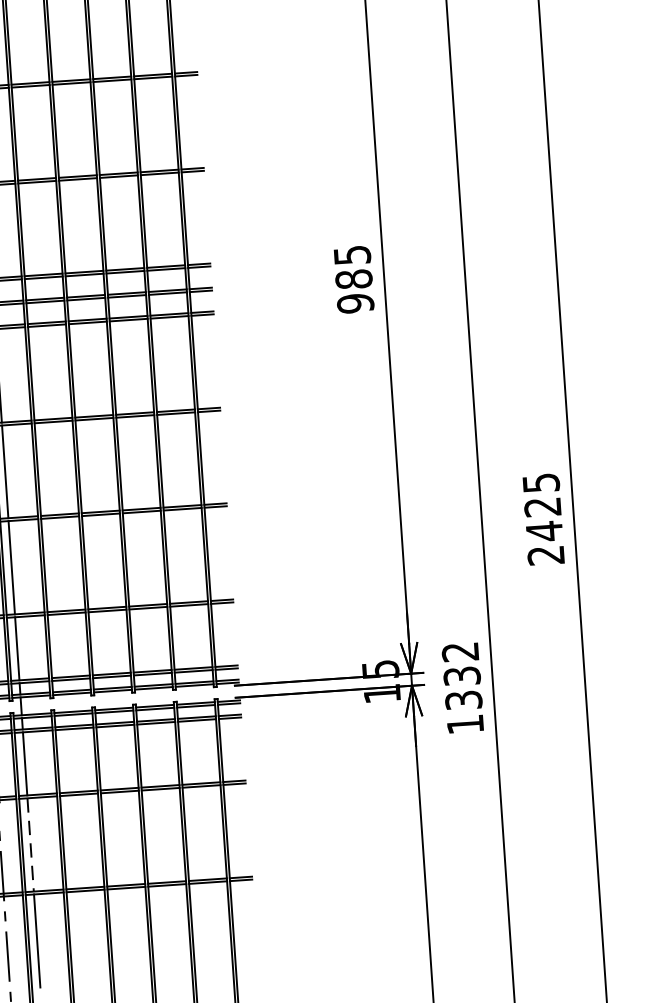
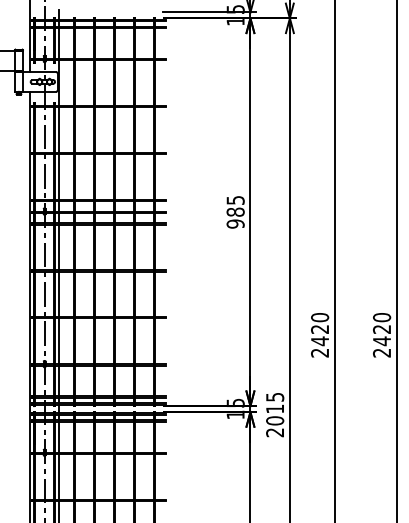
text: (542, 482) -> (320, 317), 2425 -> 2420
text: (463, 689) -> (275, 415), 1332 -> 2015
line: (30, 844) -> (59, 476), dashed -> solid

